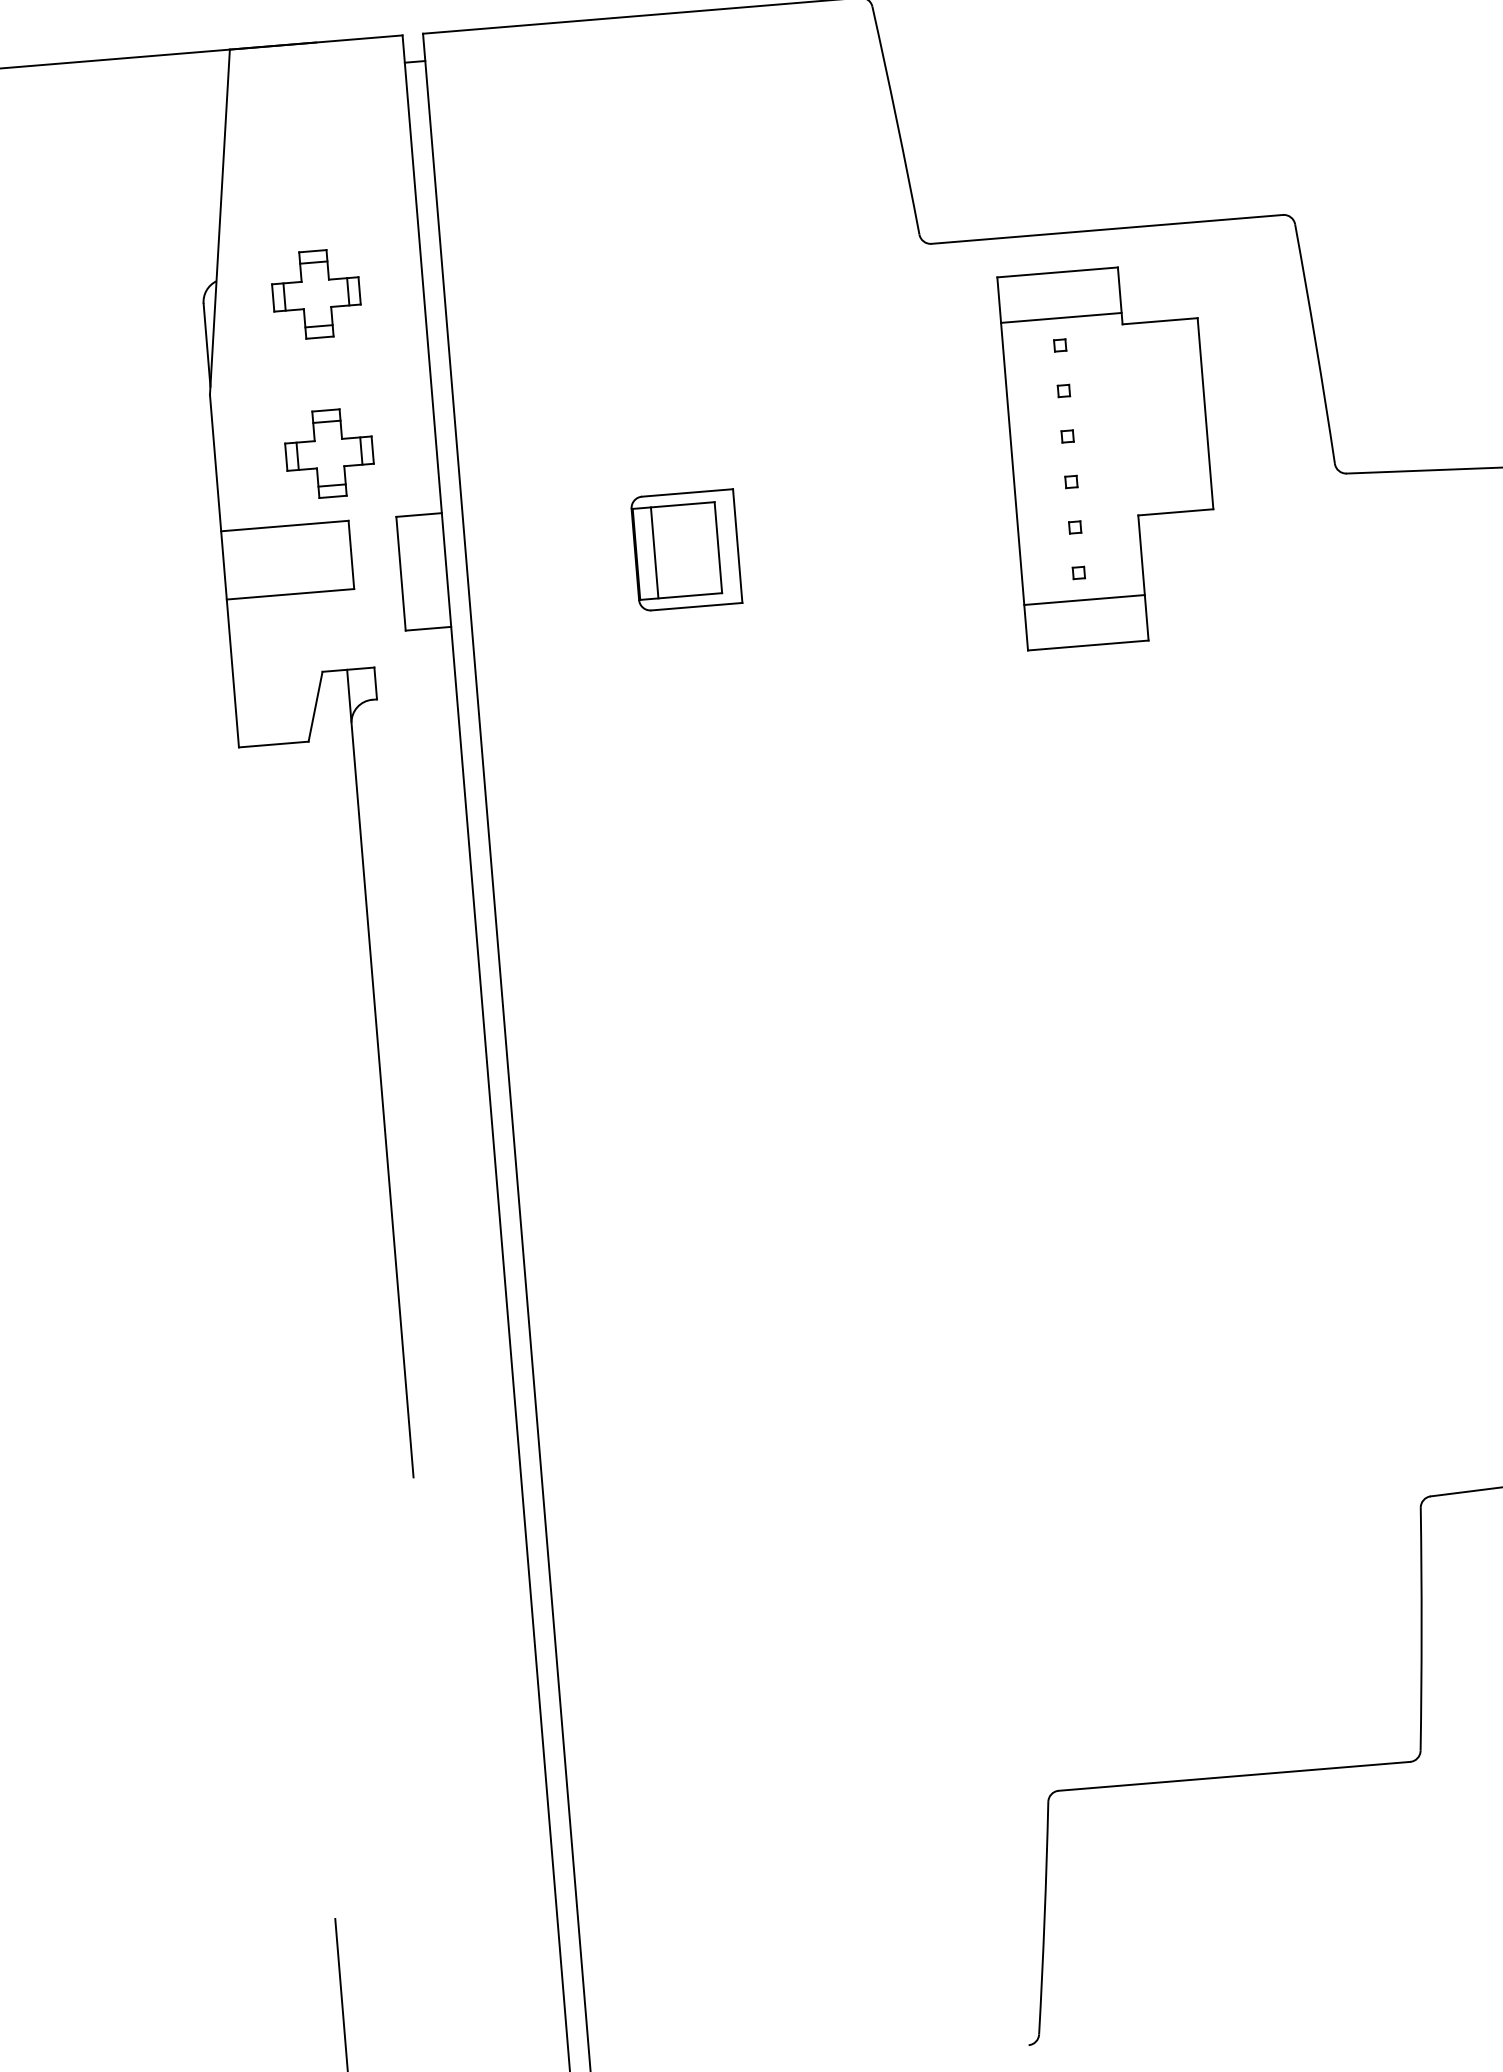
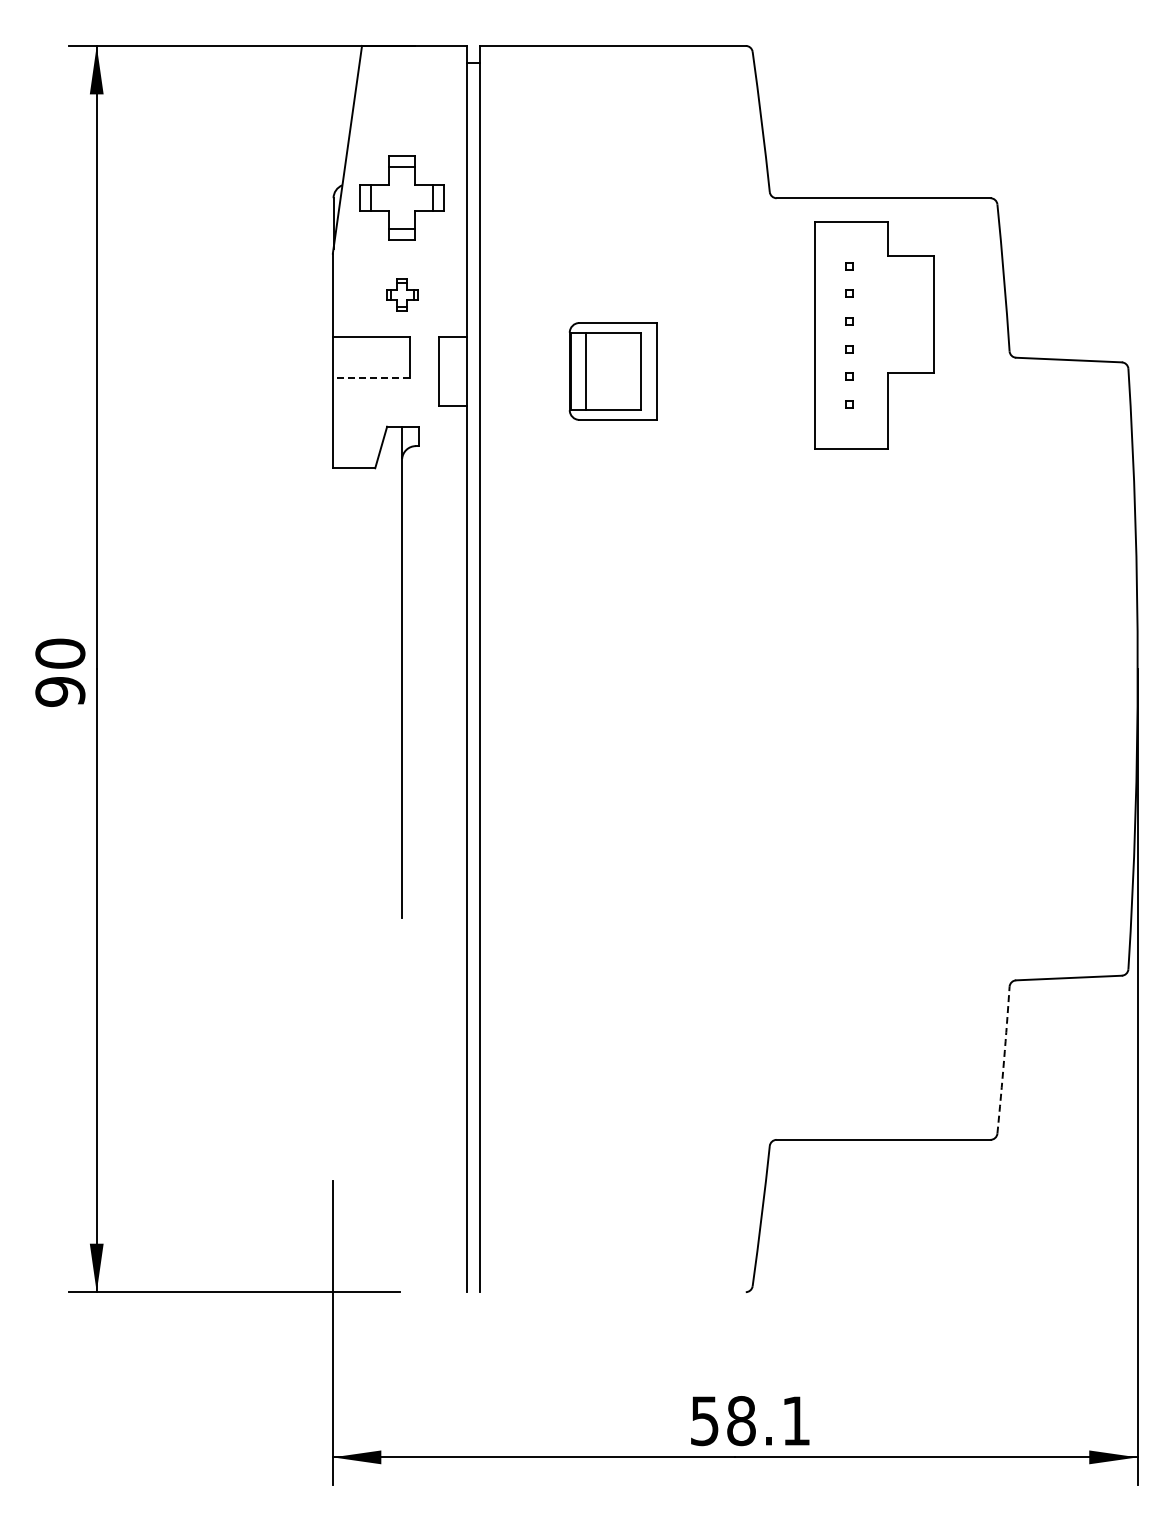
part: (316, 294) -> (402, 198), size x1.6
line: (1061, 317) -> (851, 249), removed
part: (329, 452) -> (402, 294), size x0.6
part: (685, 549) -> (612, 370), size x1.4
line: (290, 594) -> (371, 378), solid -> dashed
line: (1084, 600) -> (851, 421), removed
arc: (1422, 1629) -> (1004, 1060), solid -> dashed

